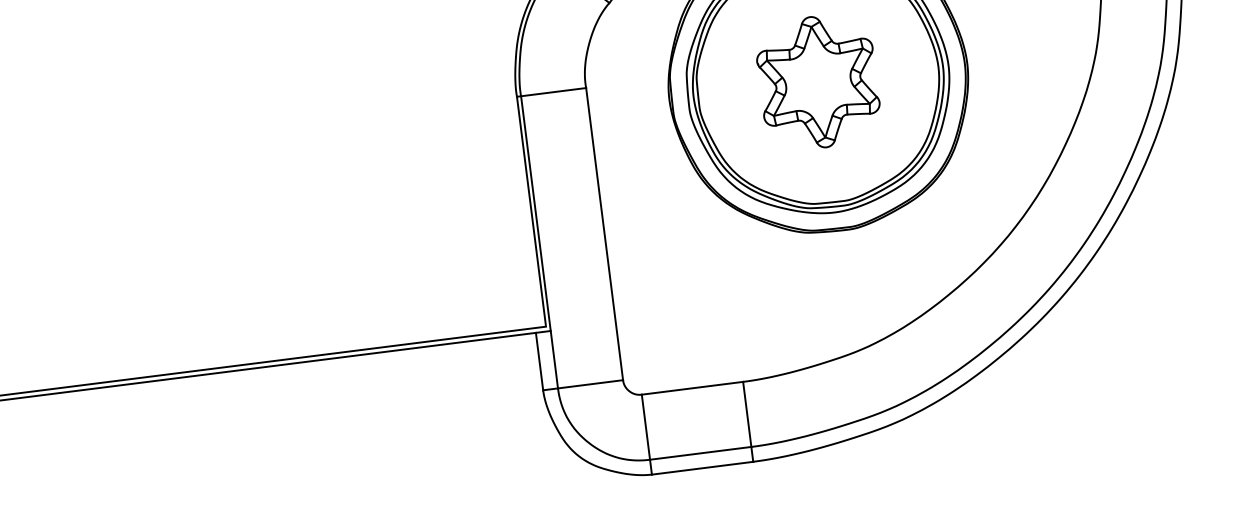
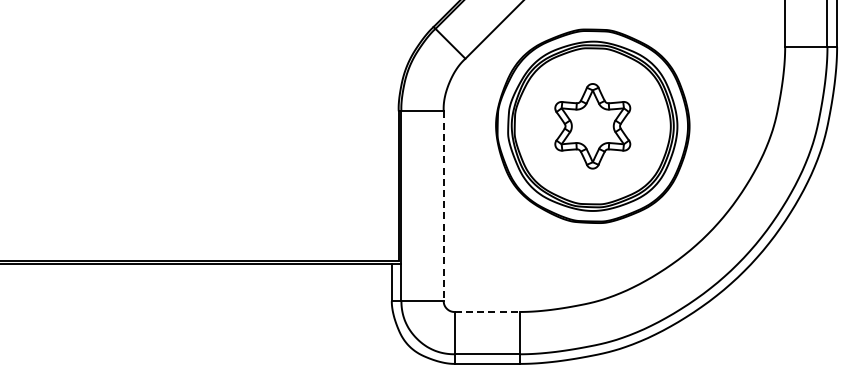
line: (604, 234) -> (443, 206), solid -> dashed
line: (692, 387) -> (487, 311), solid -> dashed

